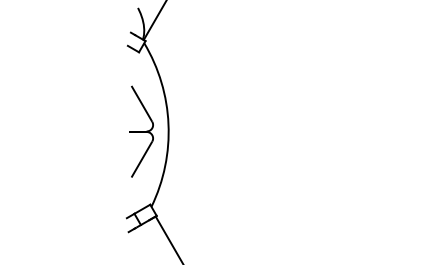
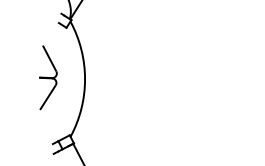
part: (141, 131) -> (48, 77), moved

